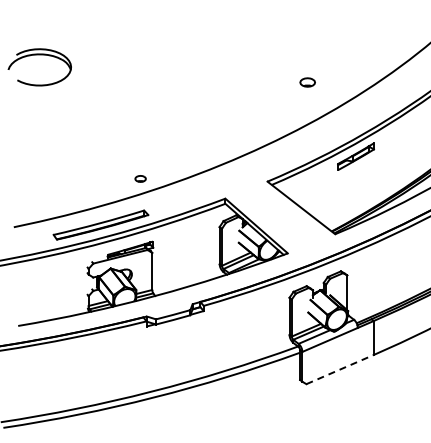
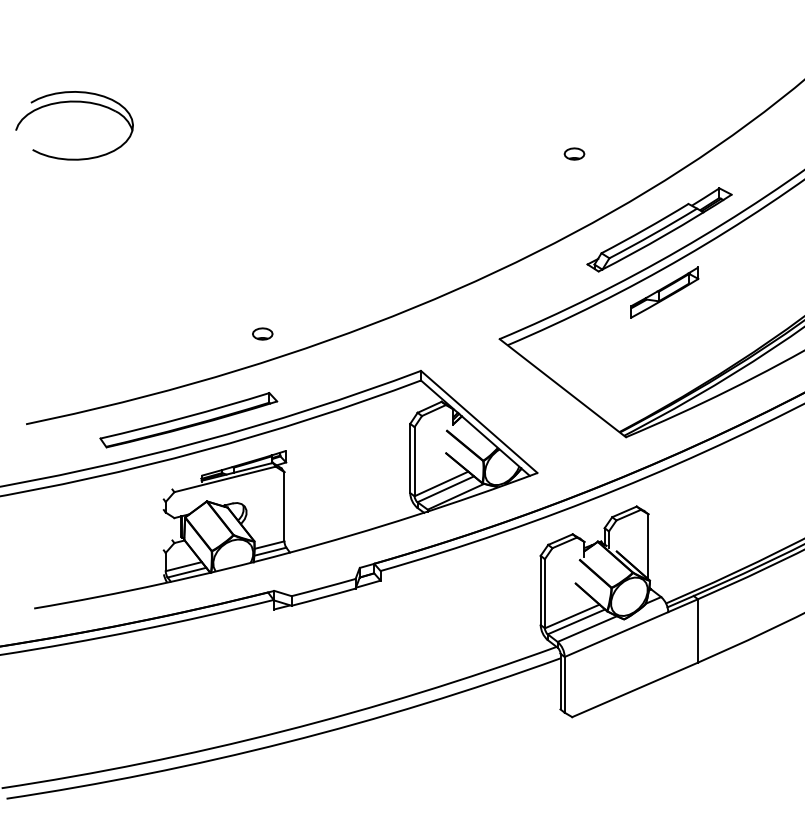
part: (307, 82) -> (574, 154), size x0.71
part: (352, 123) -> (658, 230), added
line: (340, 369) -> (635, 689), dashed -> solid

